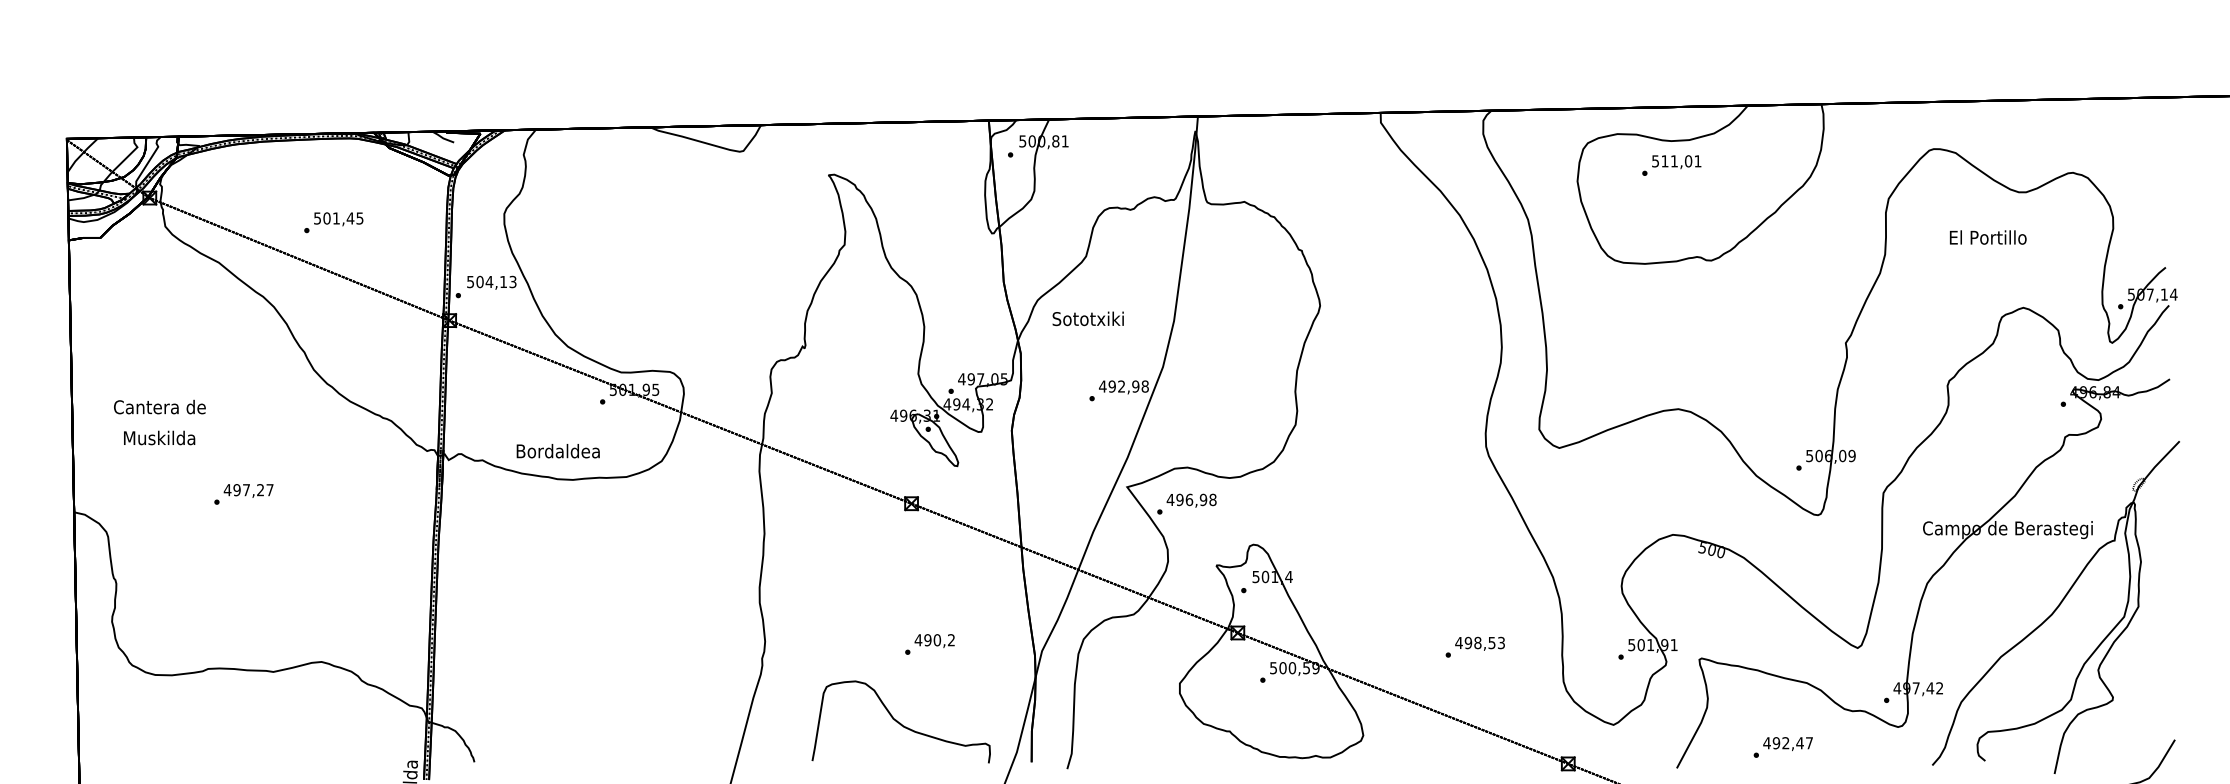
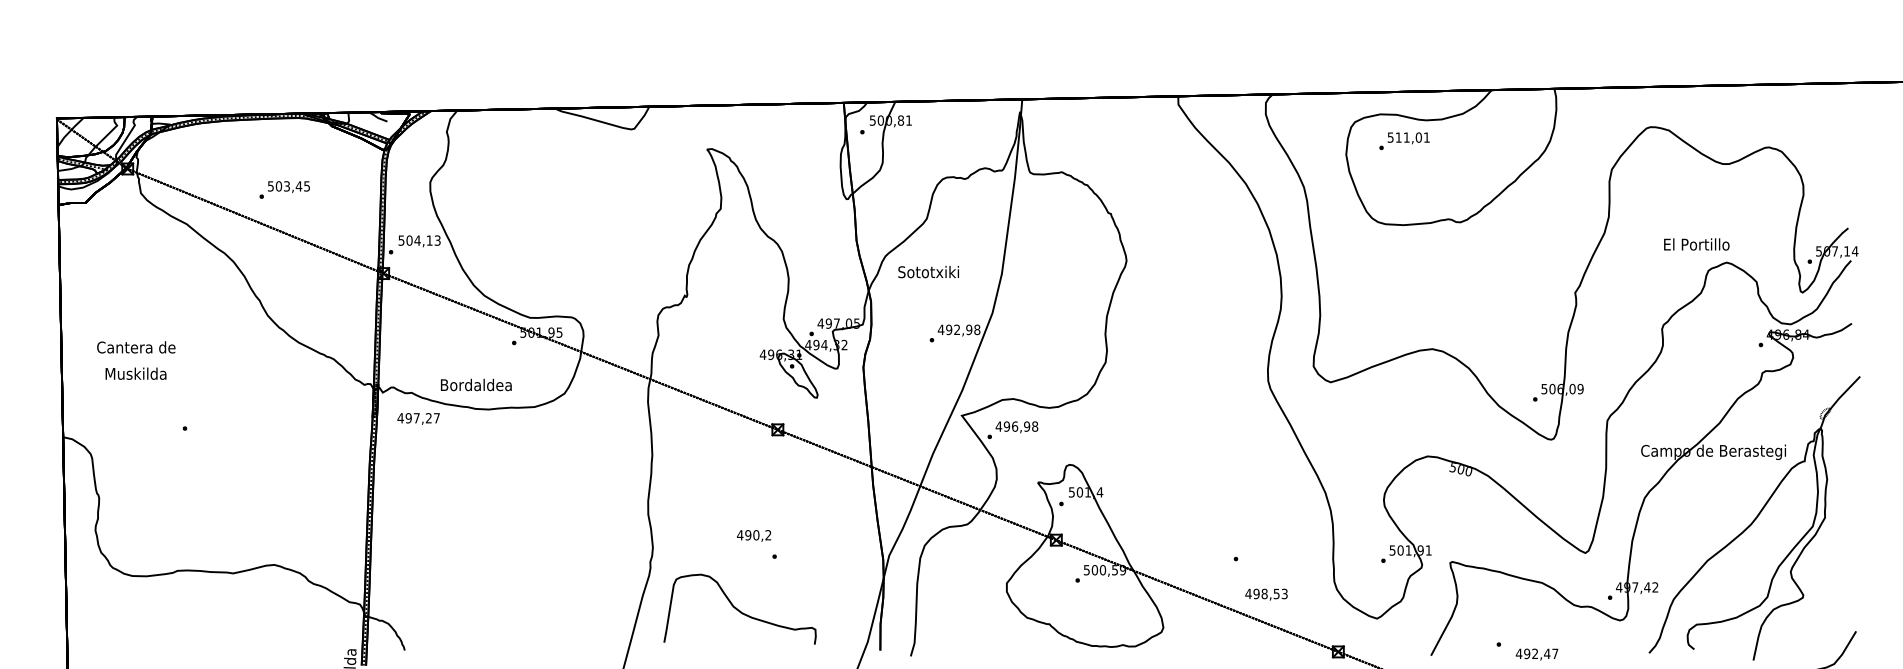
text: (1671, 165) -> (1404, 141), moved
text: (335, 218) -> (286, 186), 501,45 -> 503,45
text: (1988, 237) -> (1697, 244), moved
text: (248, 490) -> (418, 418), moved
text: (934, 640) -> (753, 535), moved
text: (1479, 643) -> (1266, 594), moved
curve: (900, 722) -> (739, 609), moved
text: (1787, 743) -> (1536, 654), moved

